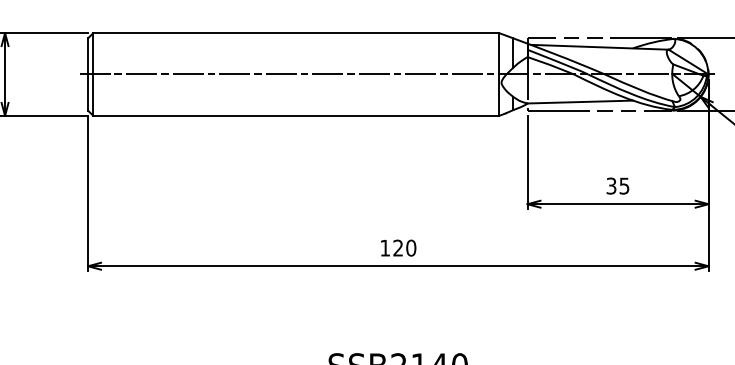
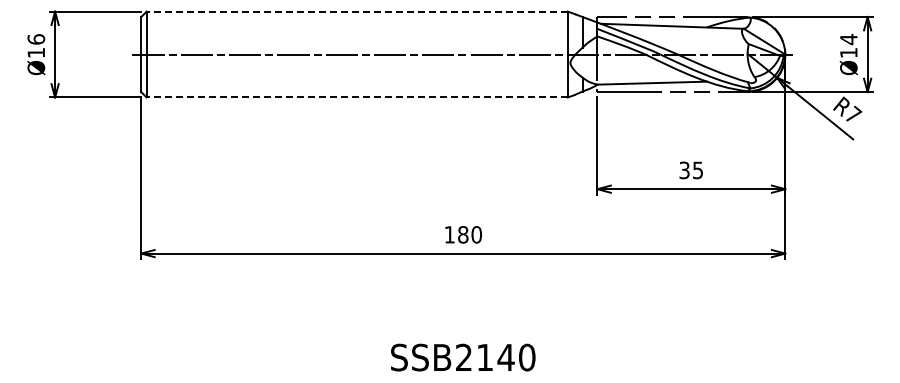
line: (296, 33) -> (357, 11), solid -> dashed
line: (296, 115) -> (357, 97), solid -> dashed
text: (398, 247) -> (463, 234), 120 -> 180

